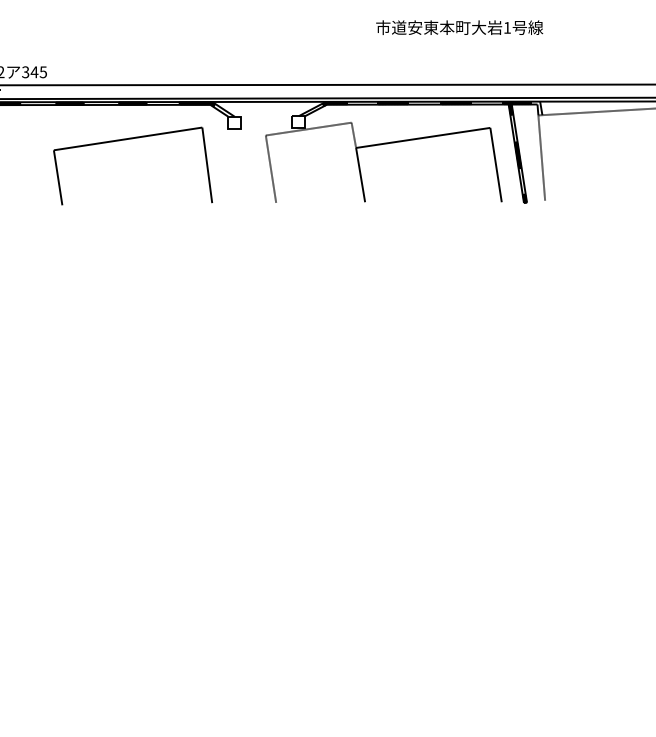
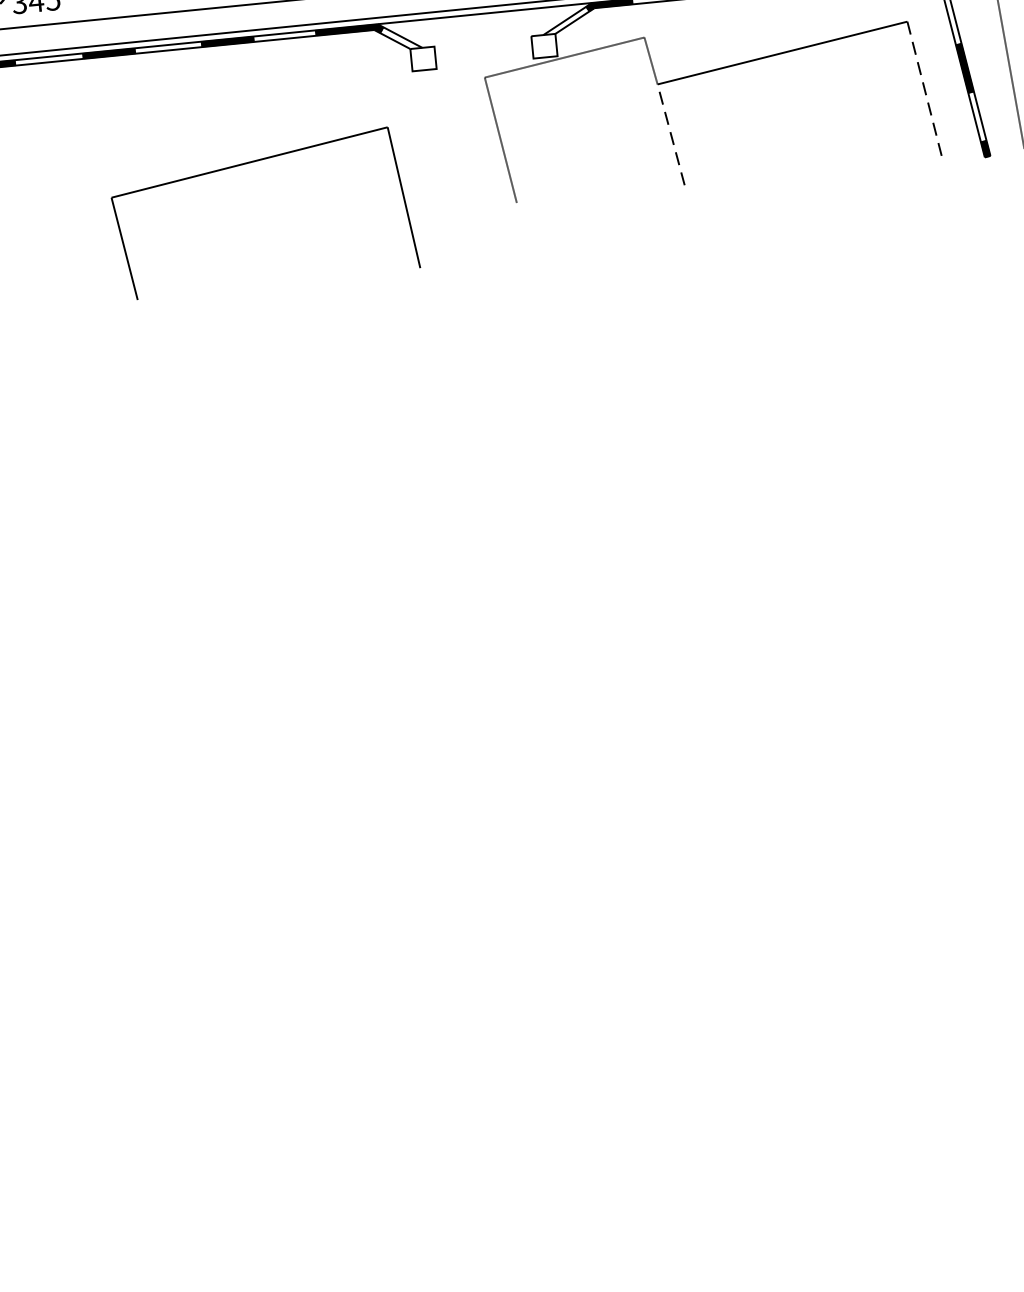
part: (126, 140) -> (246, 165), moved
line: (496, 165) -> (925, 91), solid -> dashed
line: (360, 175) -> (670, 135), solid -> dashed

